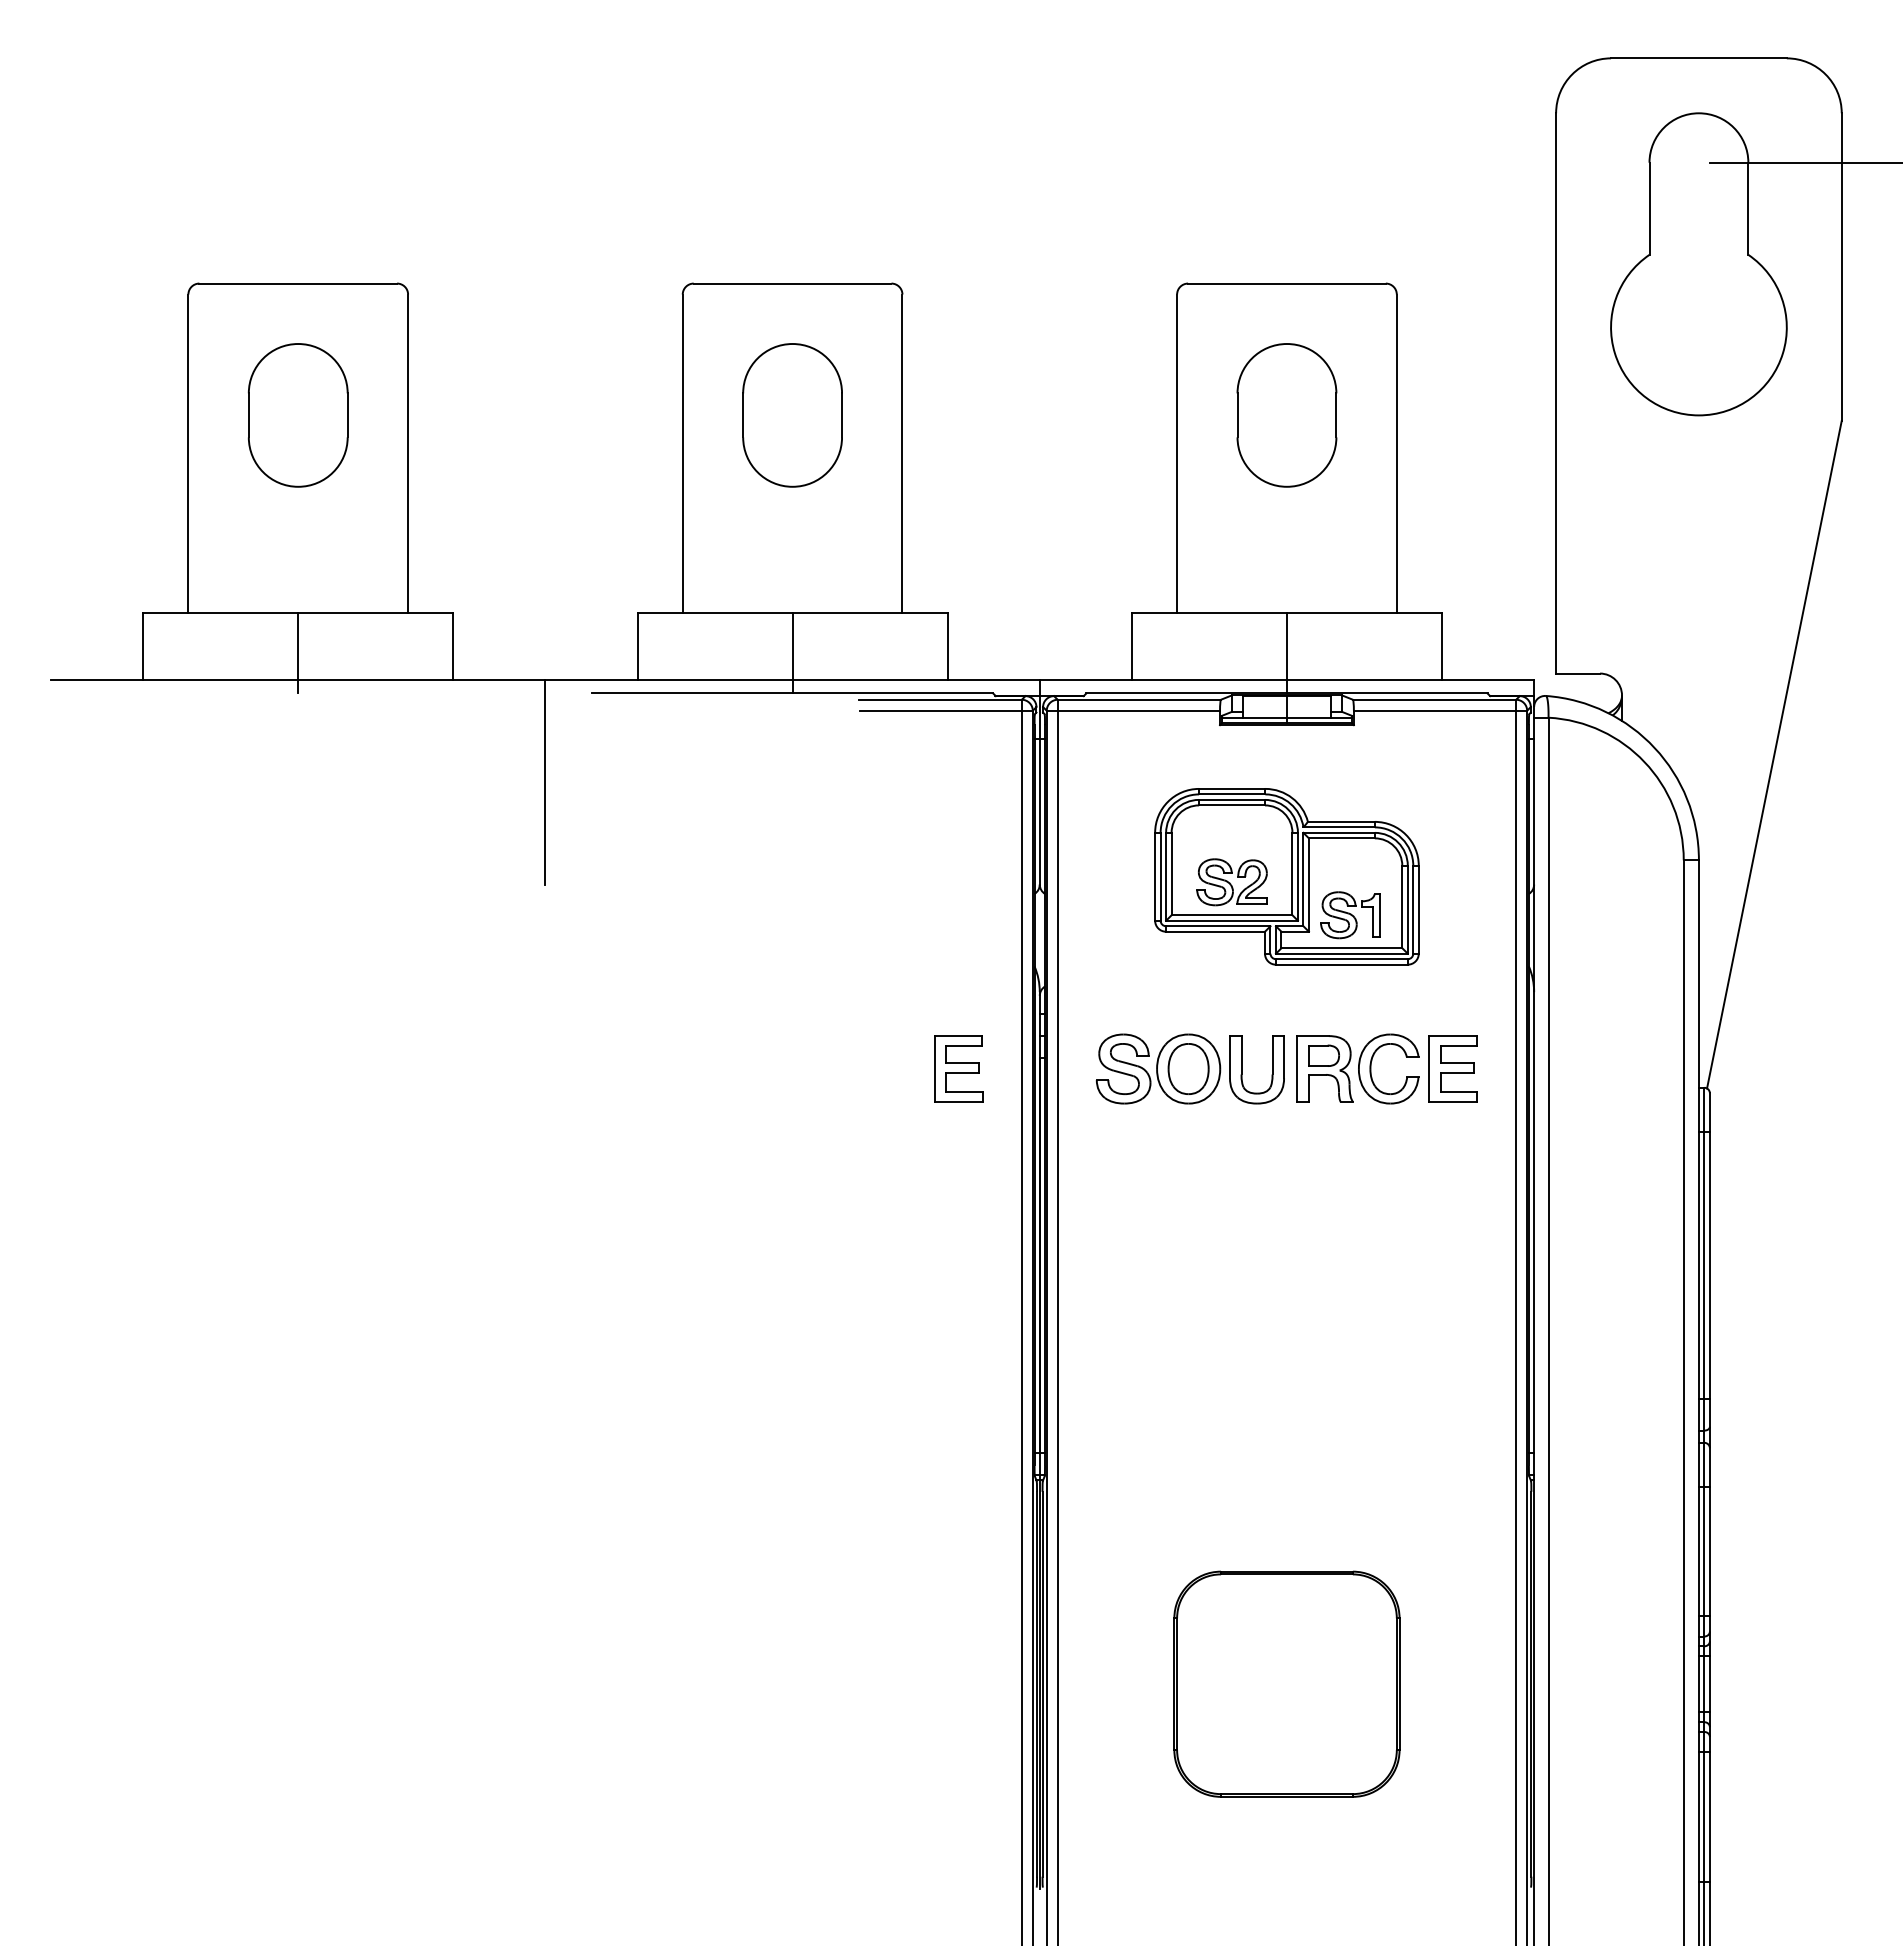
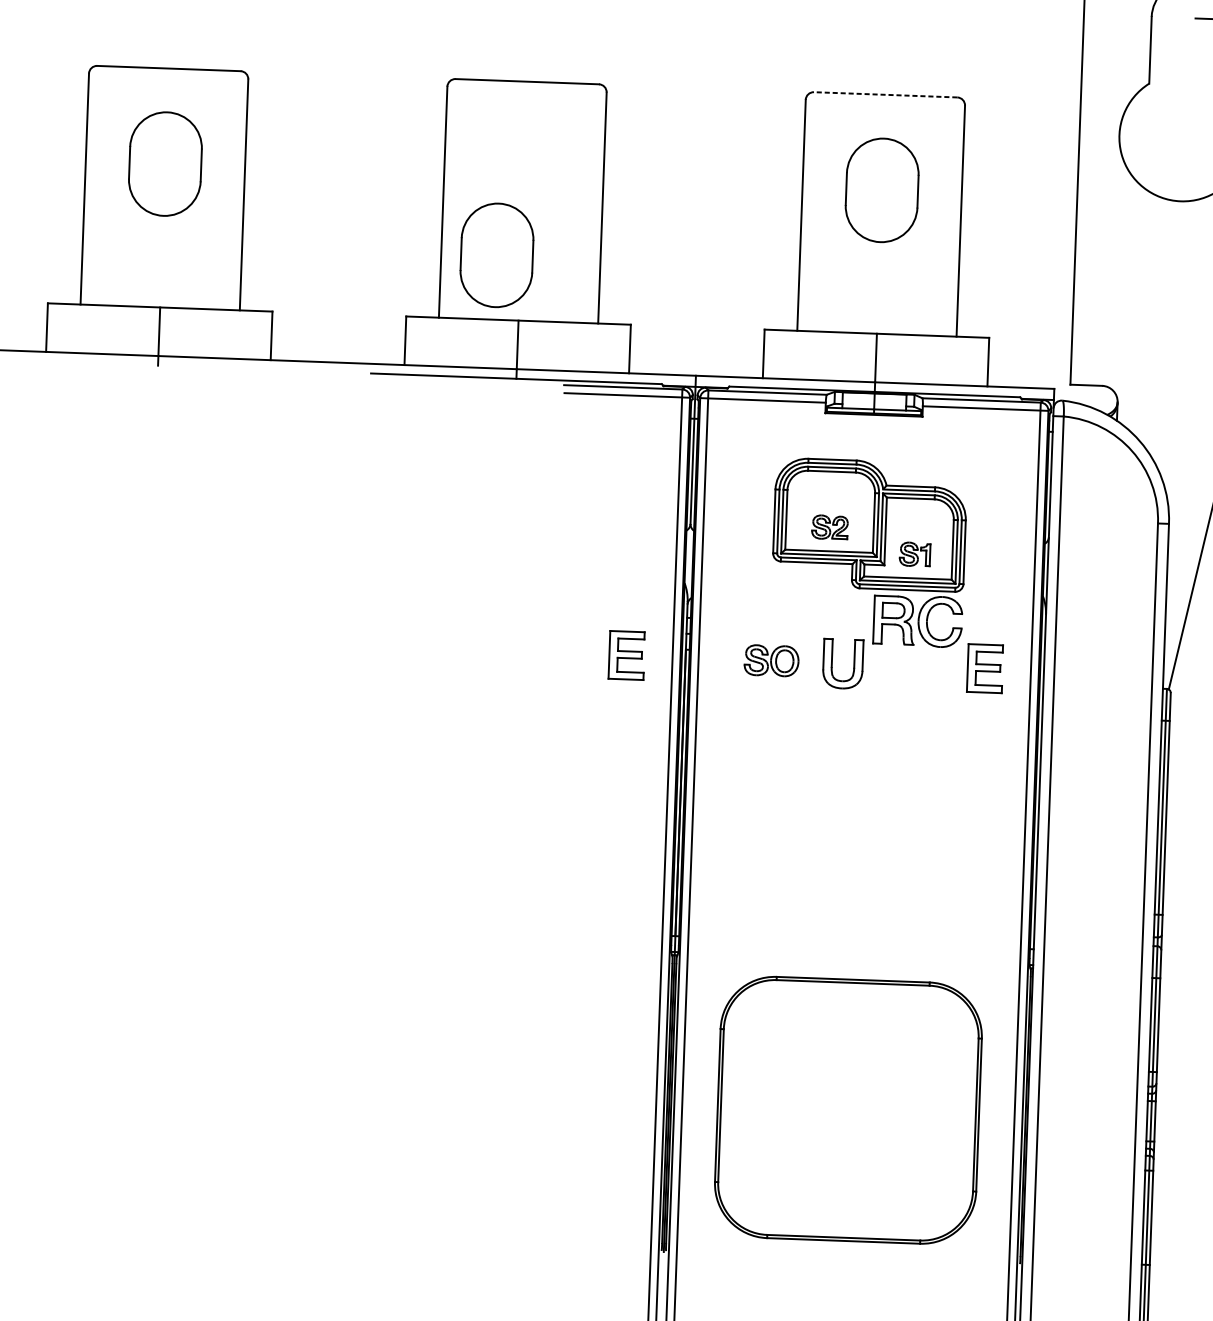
line: (1286, 283) -> (885, 94), solid -> dashed
part: (792, 415) -> (496, 255), moved
line: (545, 782) -> (334, 436), removed
part: (1231, 882) -> (829, 527), size x0.7
part: (1350, 915) -> (914, 554), size x0.7
part: (1158, 1068) -> (771, 660), size x0.6
part: (1357, 1068) -> (917, 620), moved
part: (1286, 1683) -> (848, 1109), size x1.6

